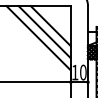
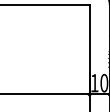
line: (50, 26) -> (65, 29), removed
line: (44, 32) -> (58, 36), removed
line: (38, 38) -> (51, 43), removed

